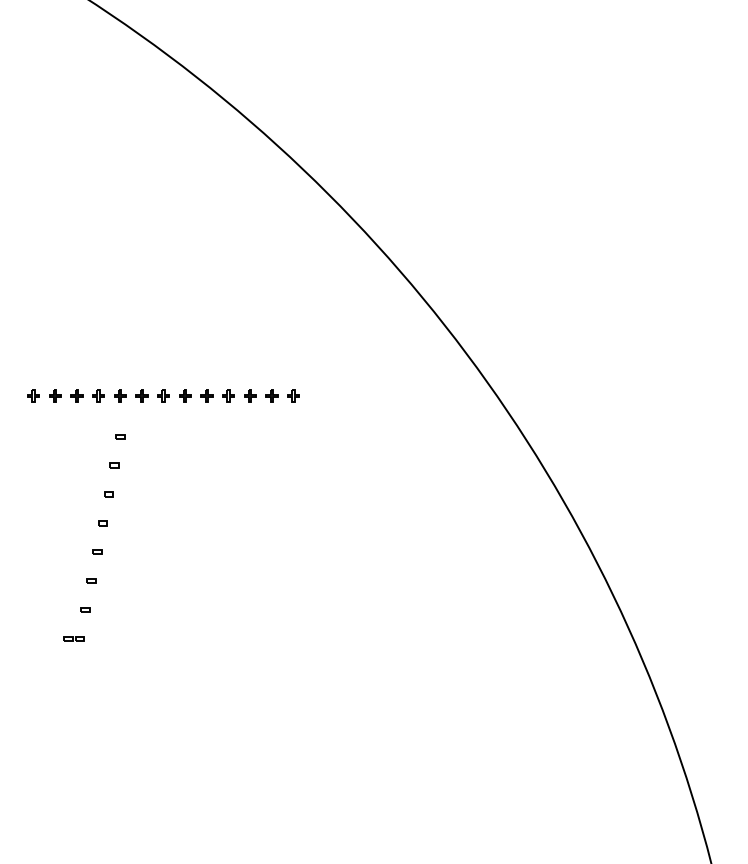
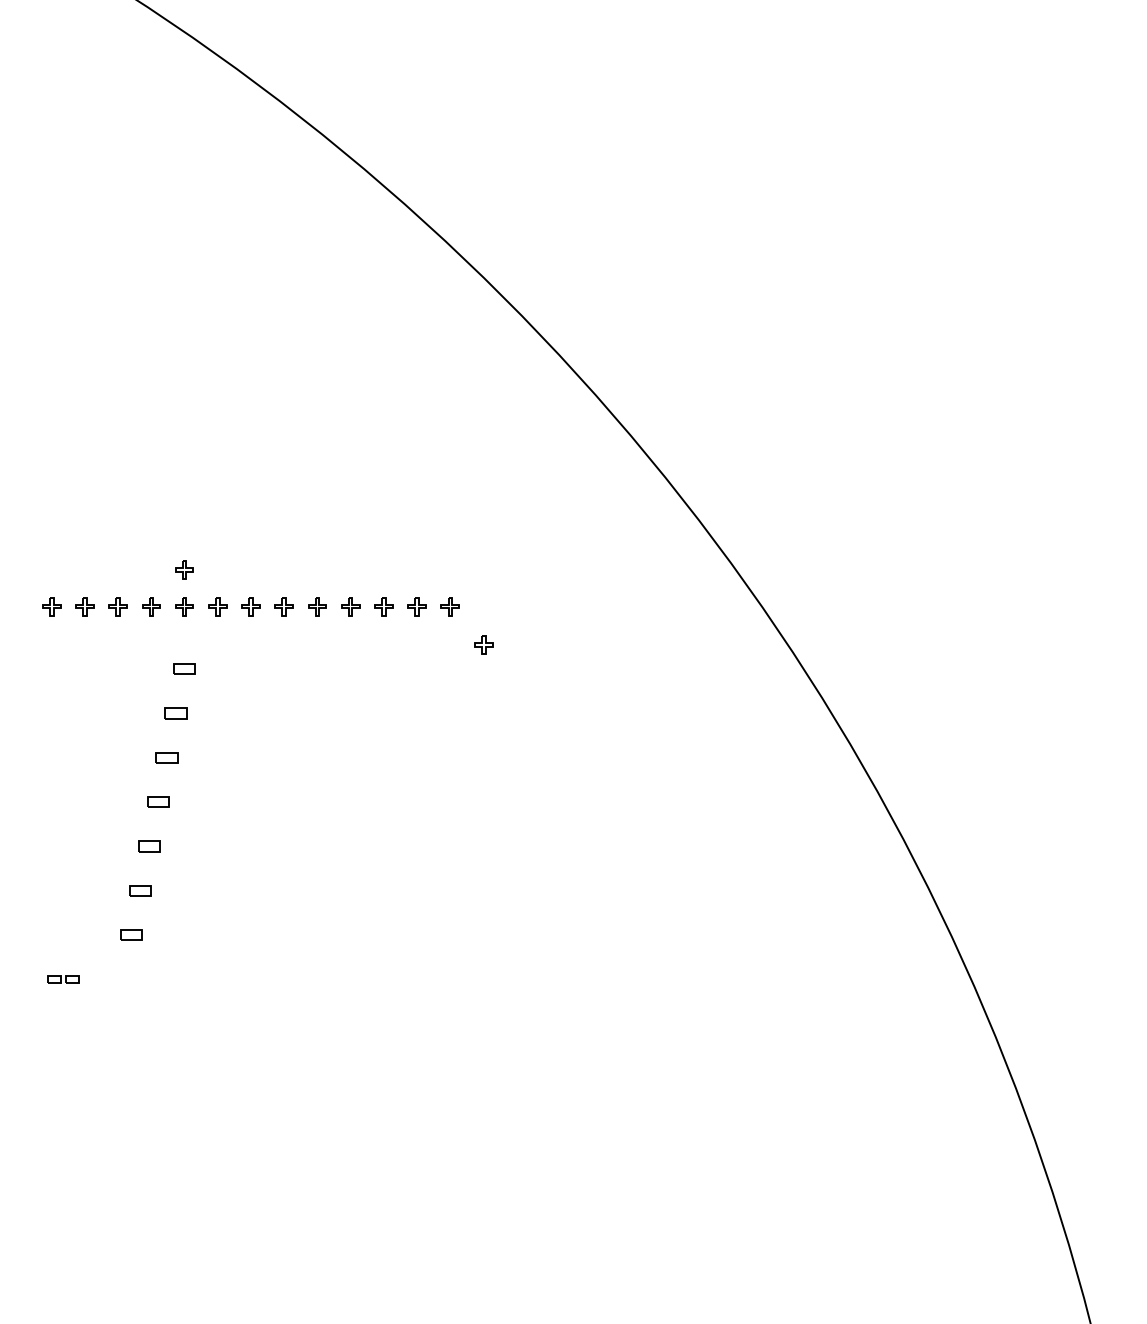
part: (120, 371) -> (184, 569), added
part: (315, 420) -> (483, 644), added
part: (120, 436) -> (184, 668), size x1.6
part: (114, 465) -> (175, 713), size x1.6
part: (108, 494) -> (166, 757), size x1.6
part: (102, 523) -> (157, 802), size x1.6
part: (97, 551) -> (149, 845), size x1.6
part: (91, 580) -> (140, 889), size x1.6
part: (85, 609) -> (131, 934), size x1.6
part: (73, 638) -> (62, 978), moved

